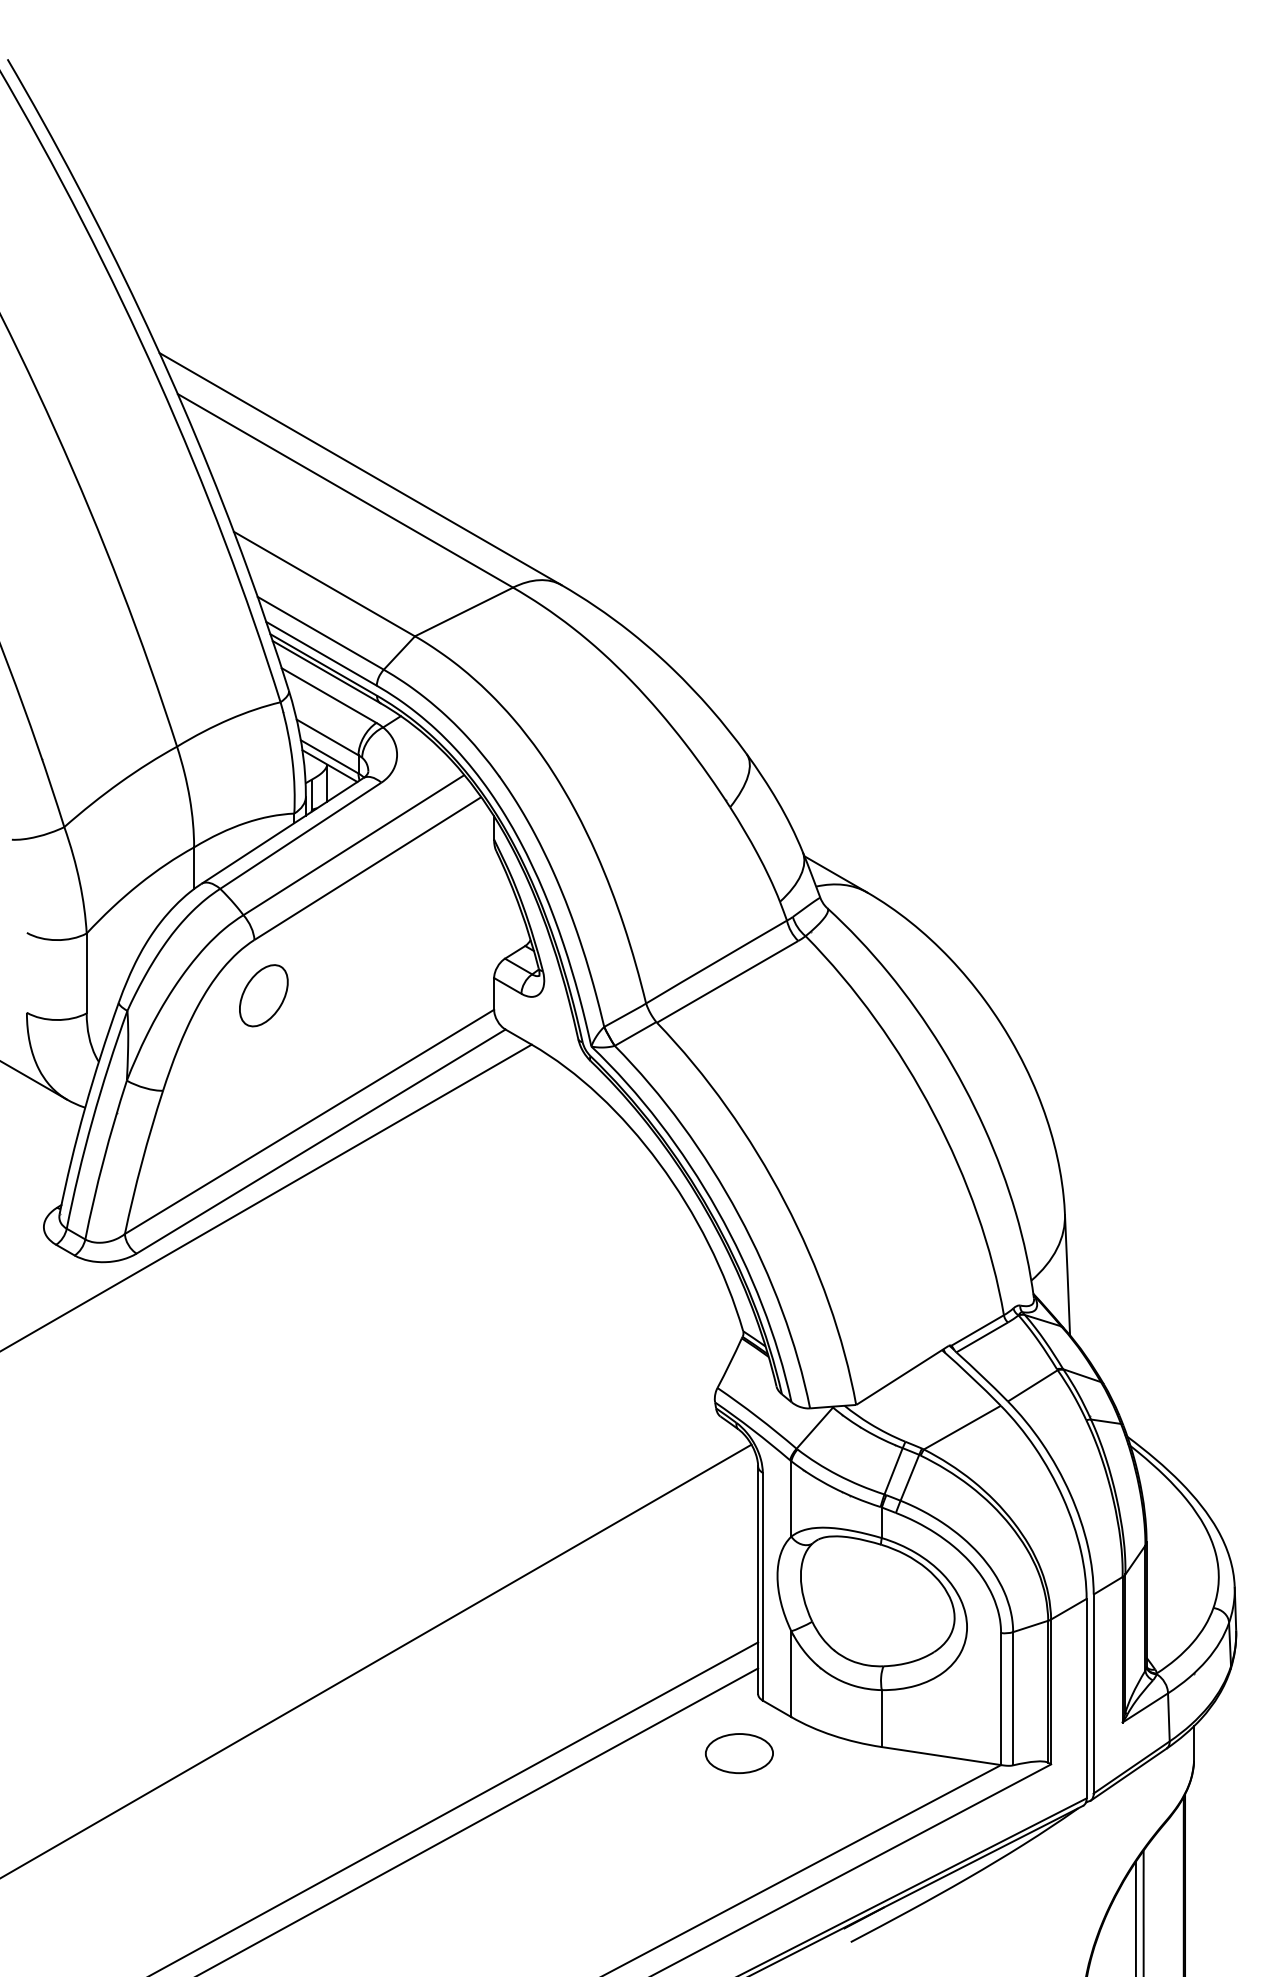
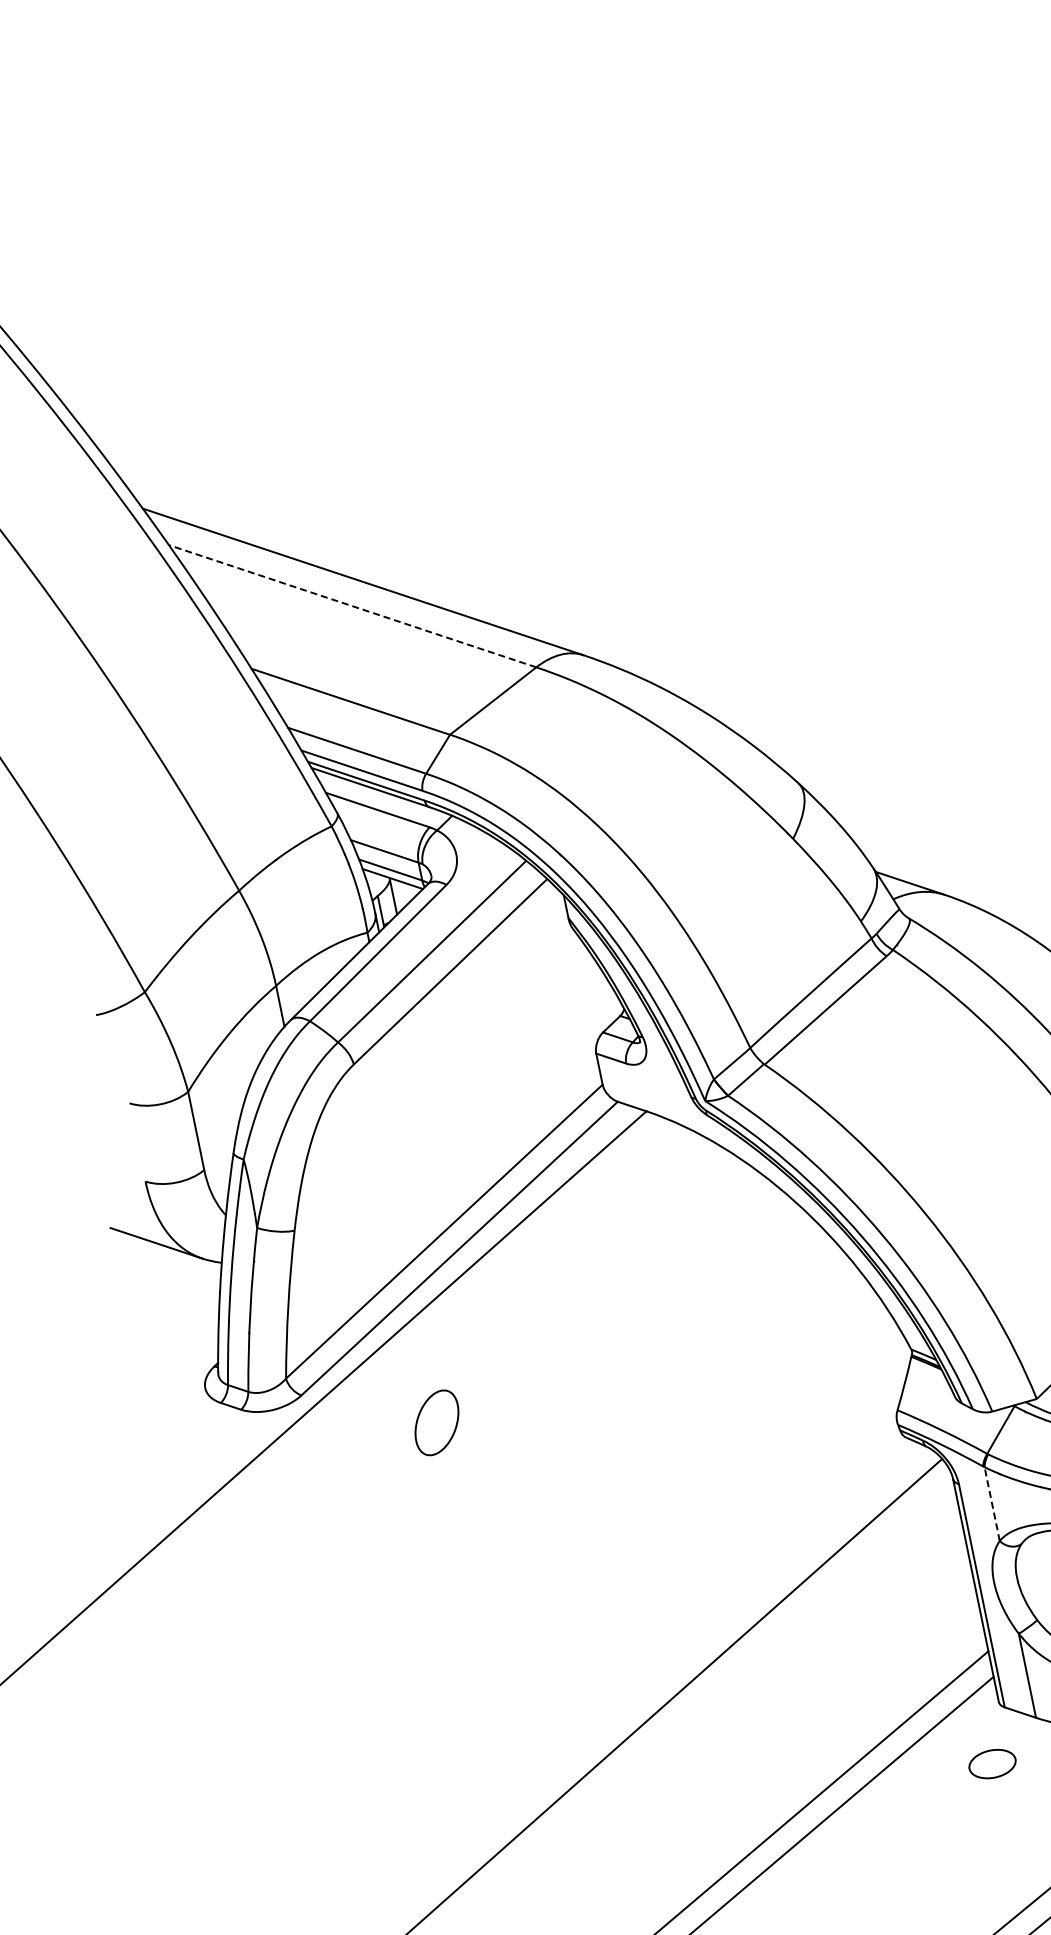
line: (345, 490) -> (352, 605), solid -> dashed
part: (263, 995) -> (436, 1422), moved
line: (791, 1498) -> (992, 1503), solid -> dashed
part: (739, 1753) -> (992, 1763), size x0.7

